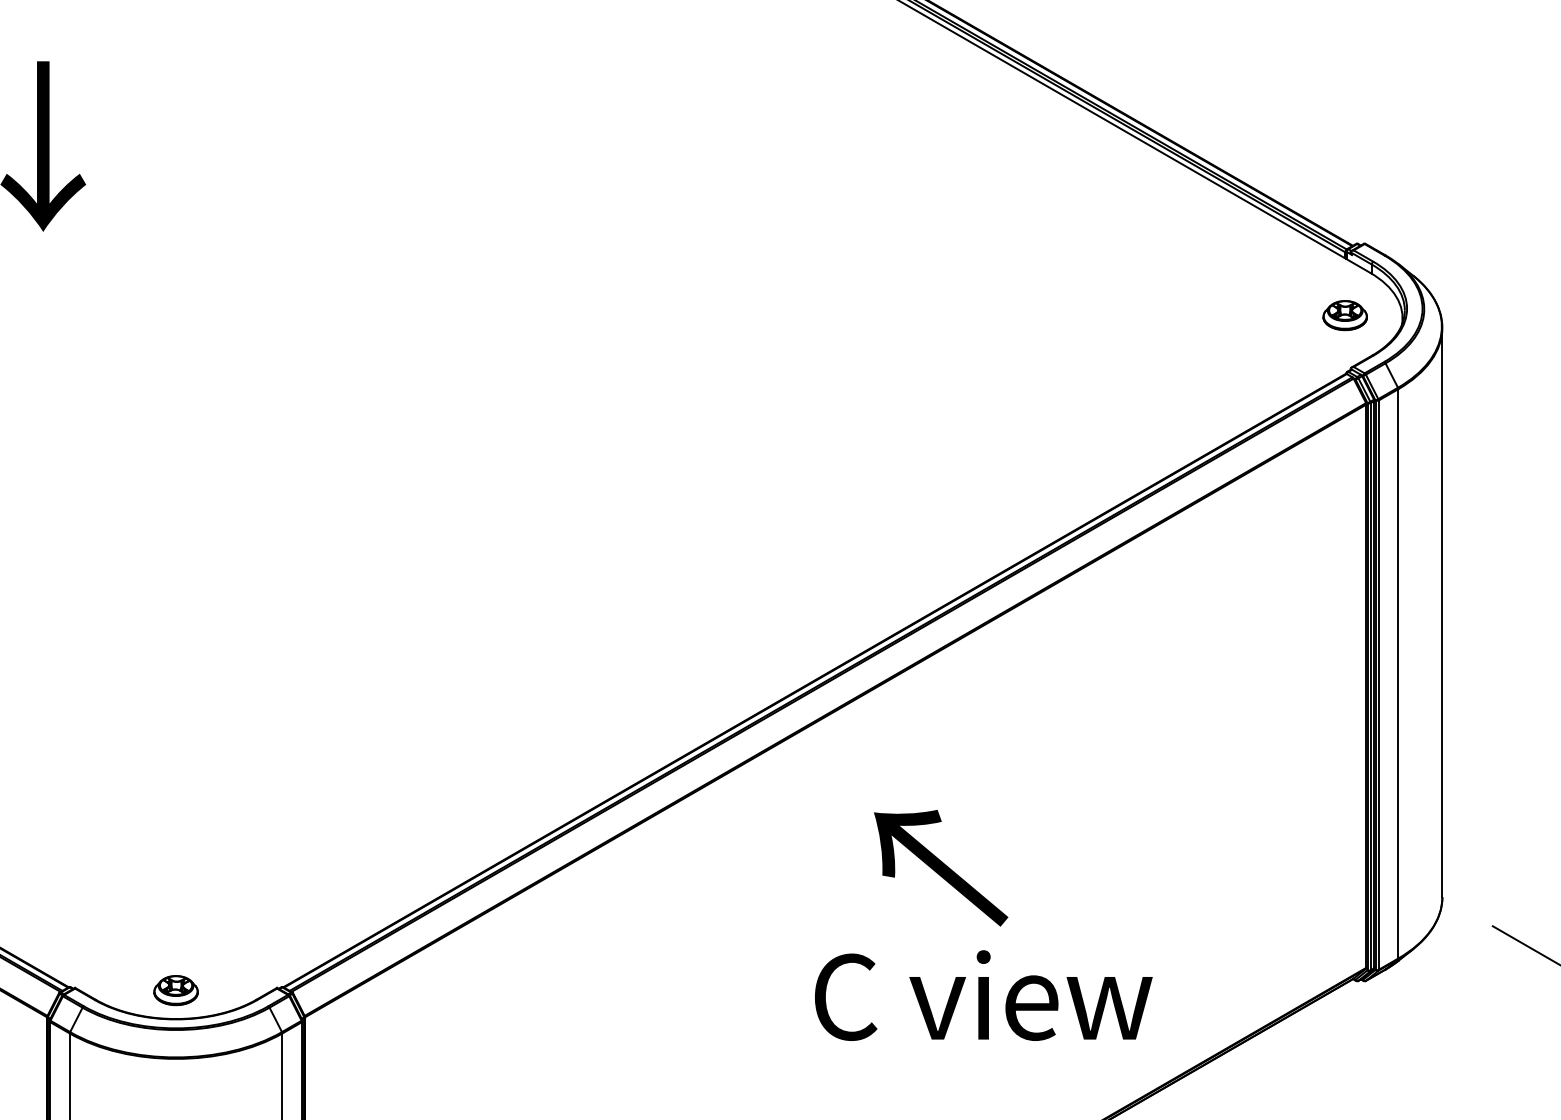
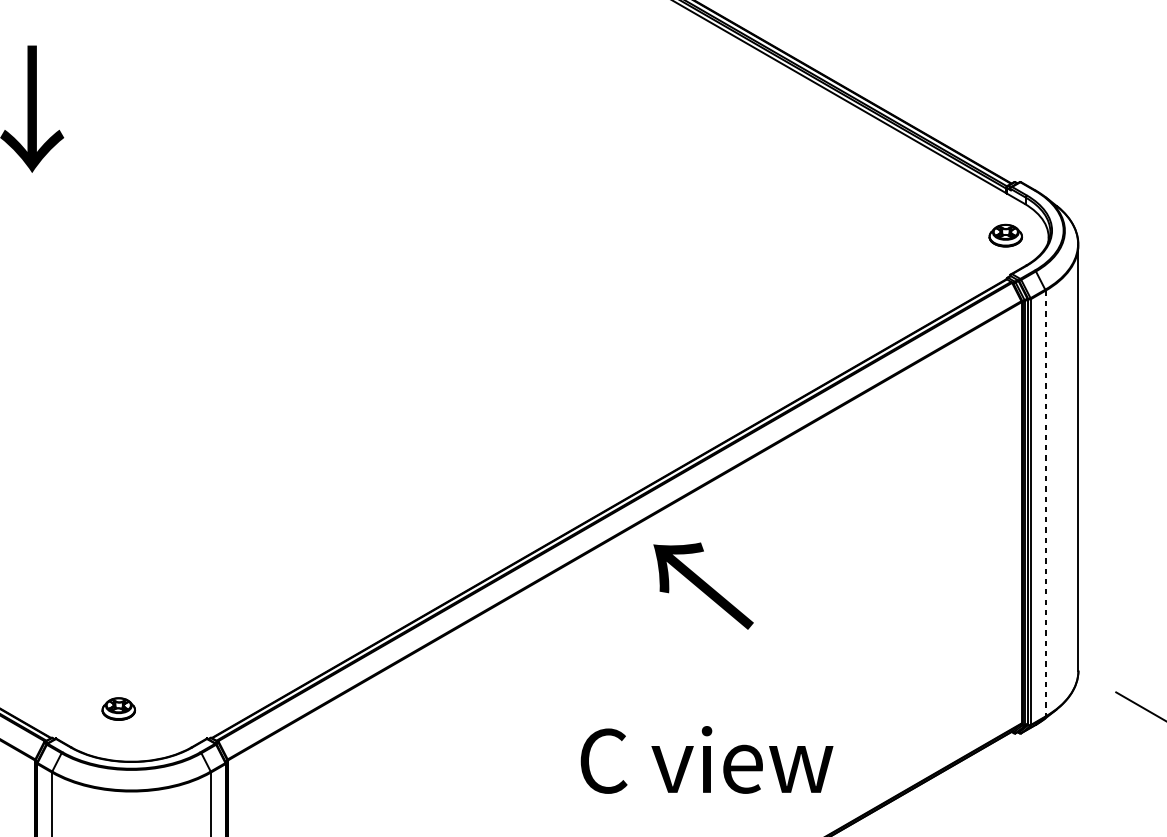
line: (1398, 673) -> (1045, 503), solid -> dashed
text: (941, 867) -> (703, 585), moved
part: (175, 990) -> (118, 709), moved
text: (983, 995) -> (706, 759), moved

